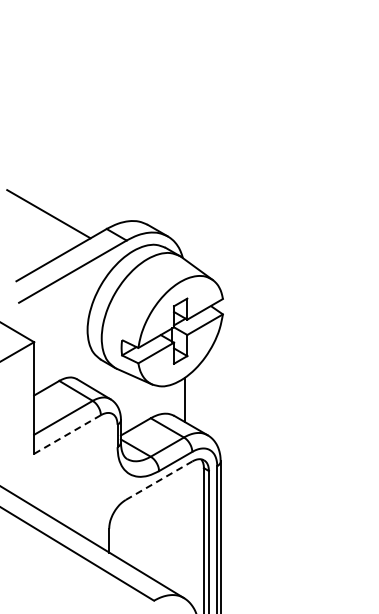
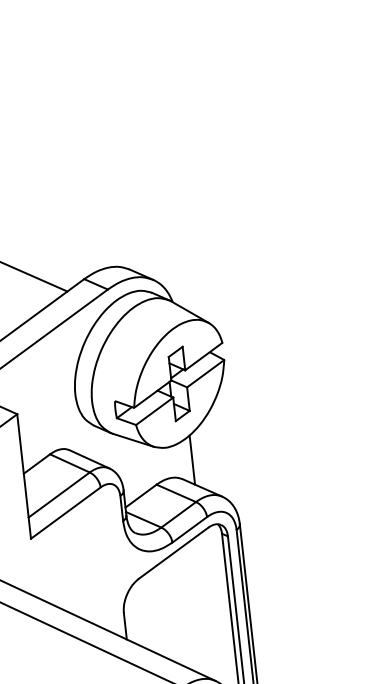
line: (67, 434) -> (65, 513), dashed -> solid
line: (159, 480) -> (174, 552), dashed -> solid

